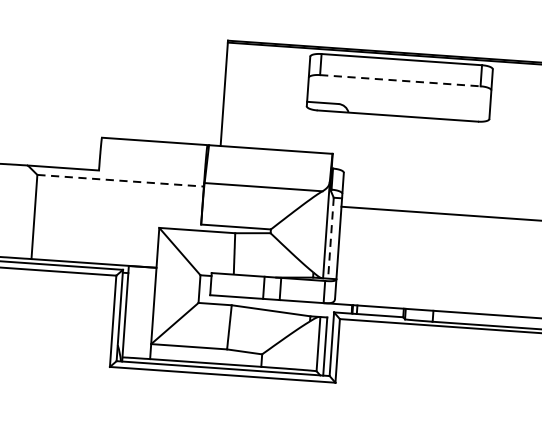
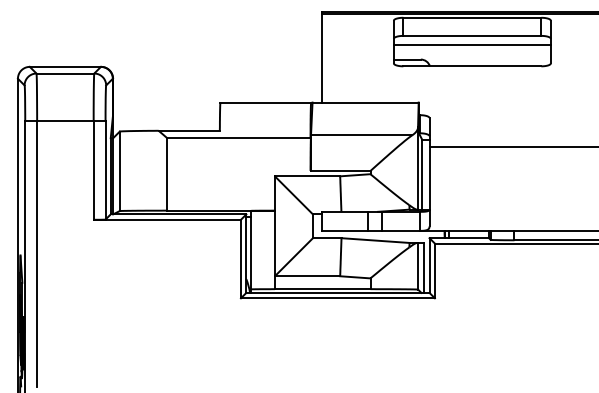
line: (400, 80) -> (472, 35), dashed -> solid
line: (398, 91) -> (471, 45), added
line: (120, 180) -> (238, 138), dashed -> solid
line: (331, 237) -> (422, 174), dashed -> solid

